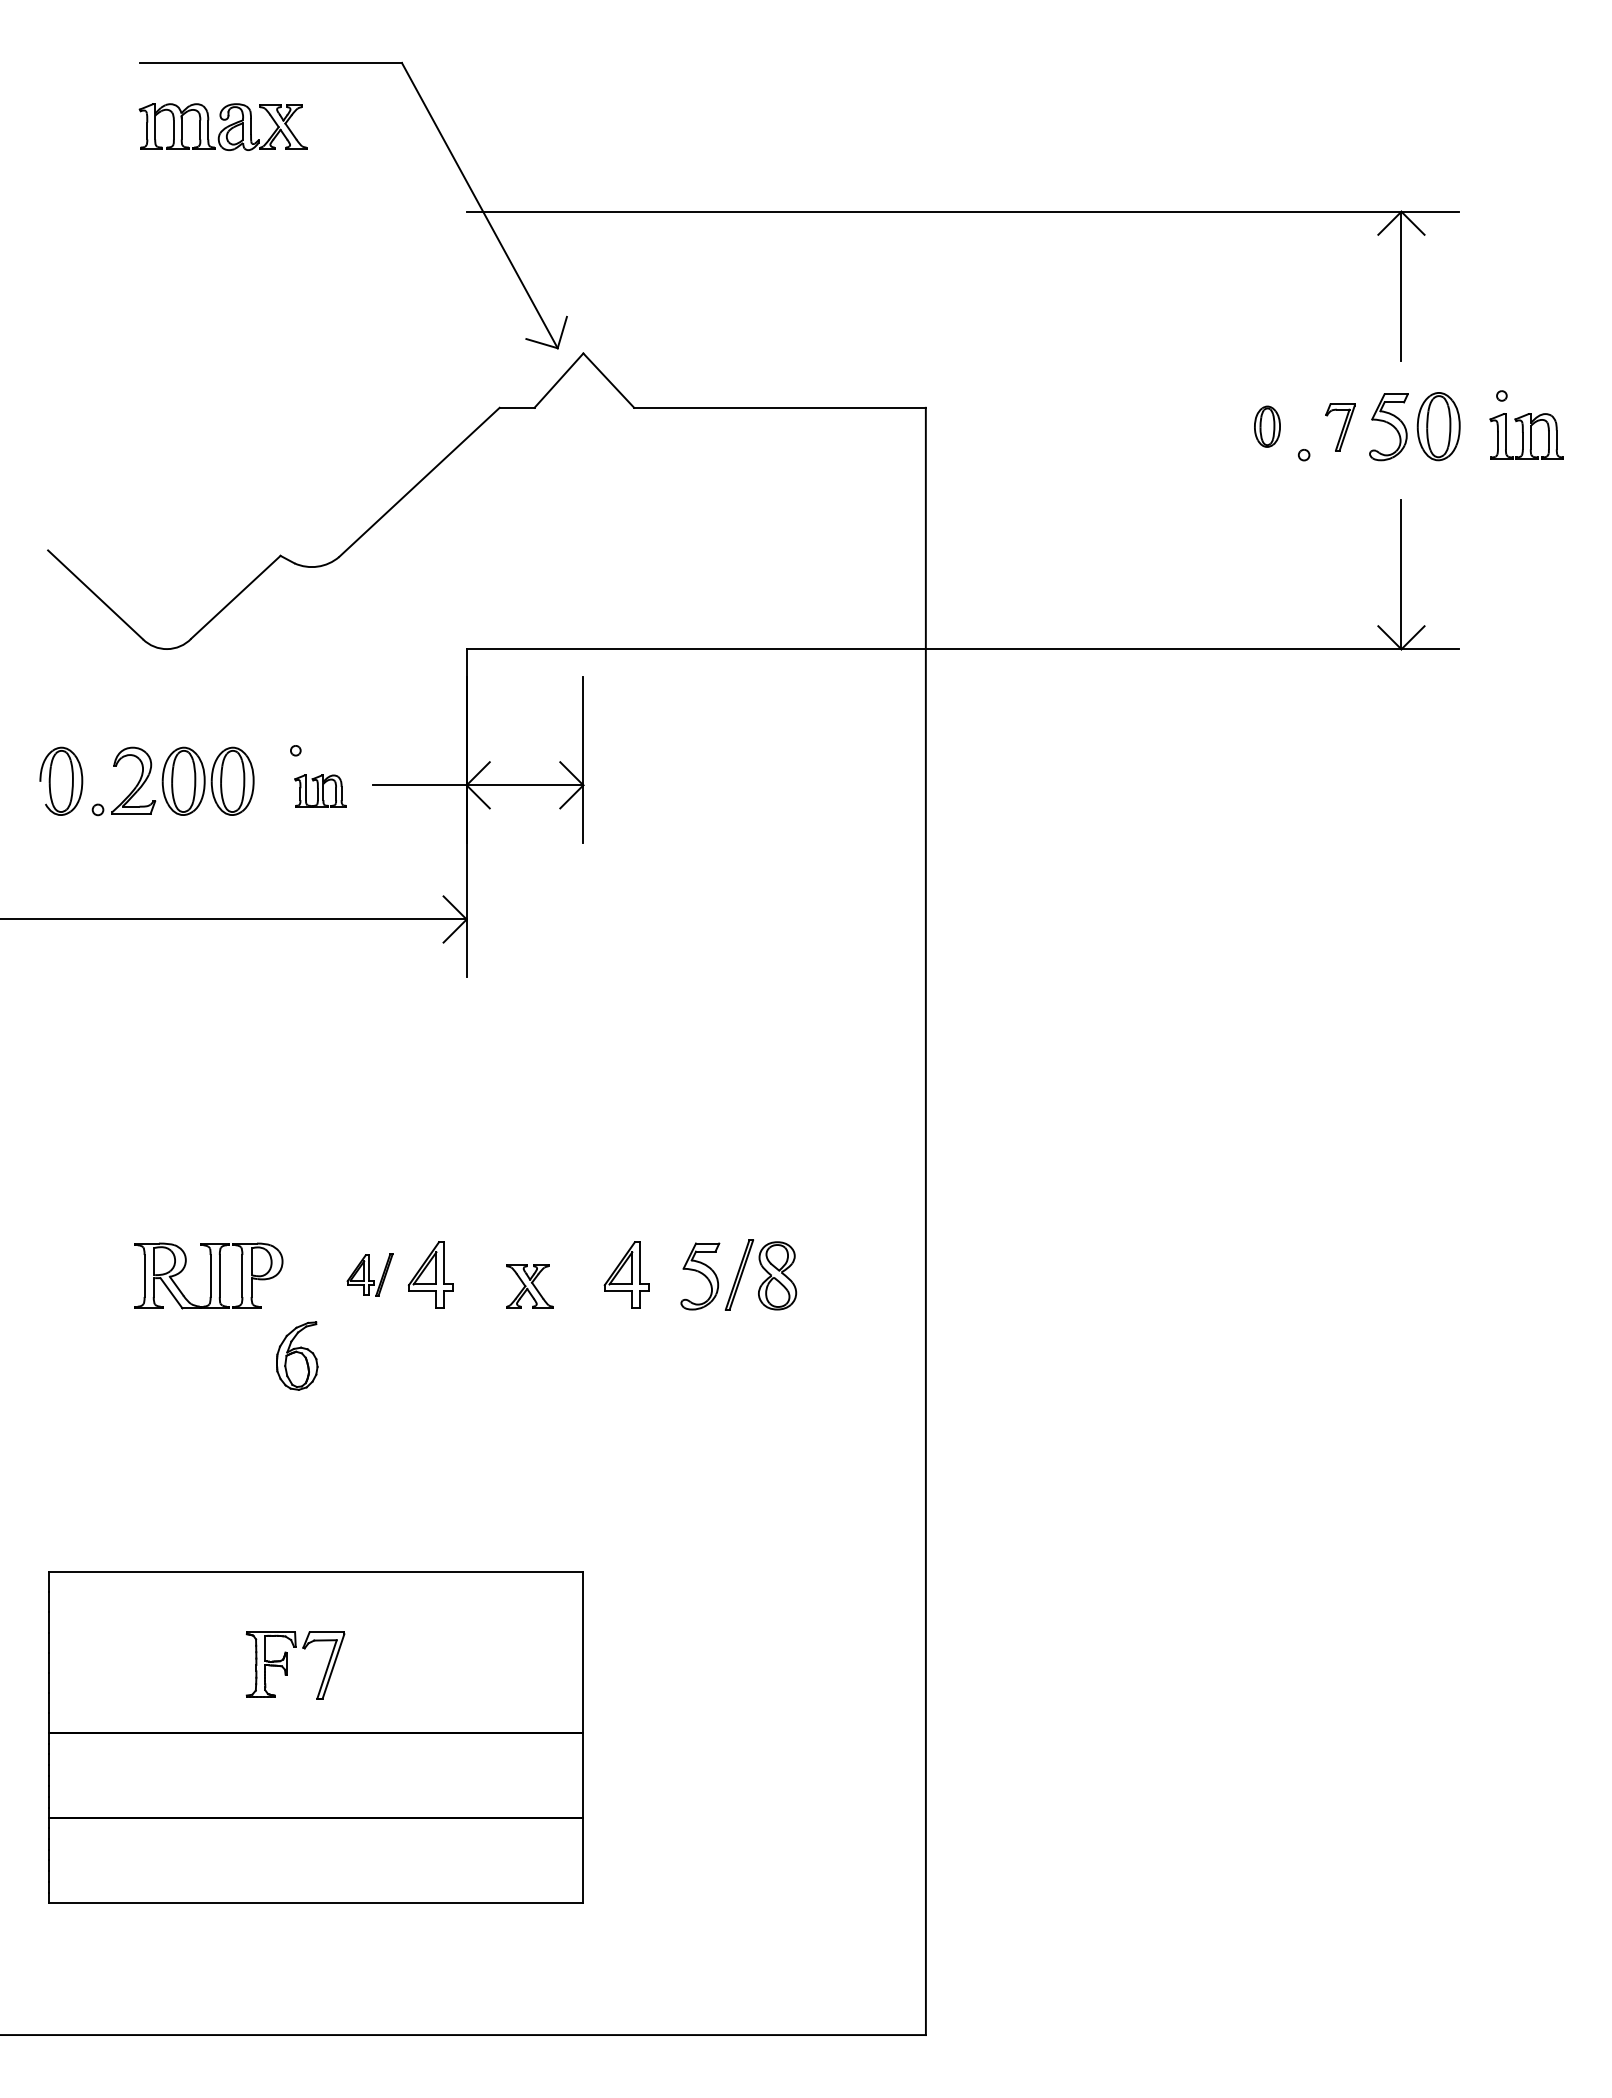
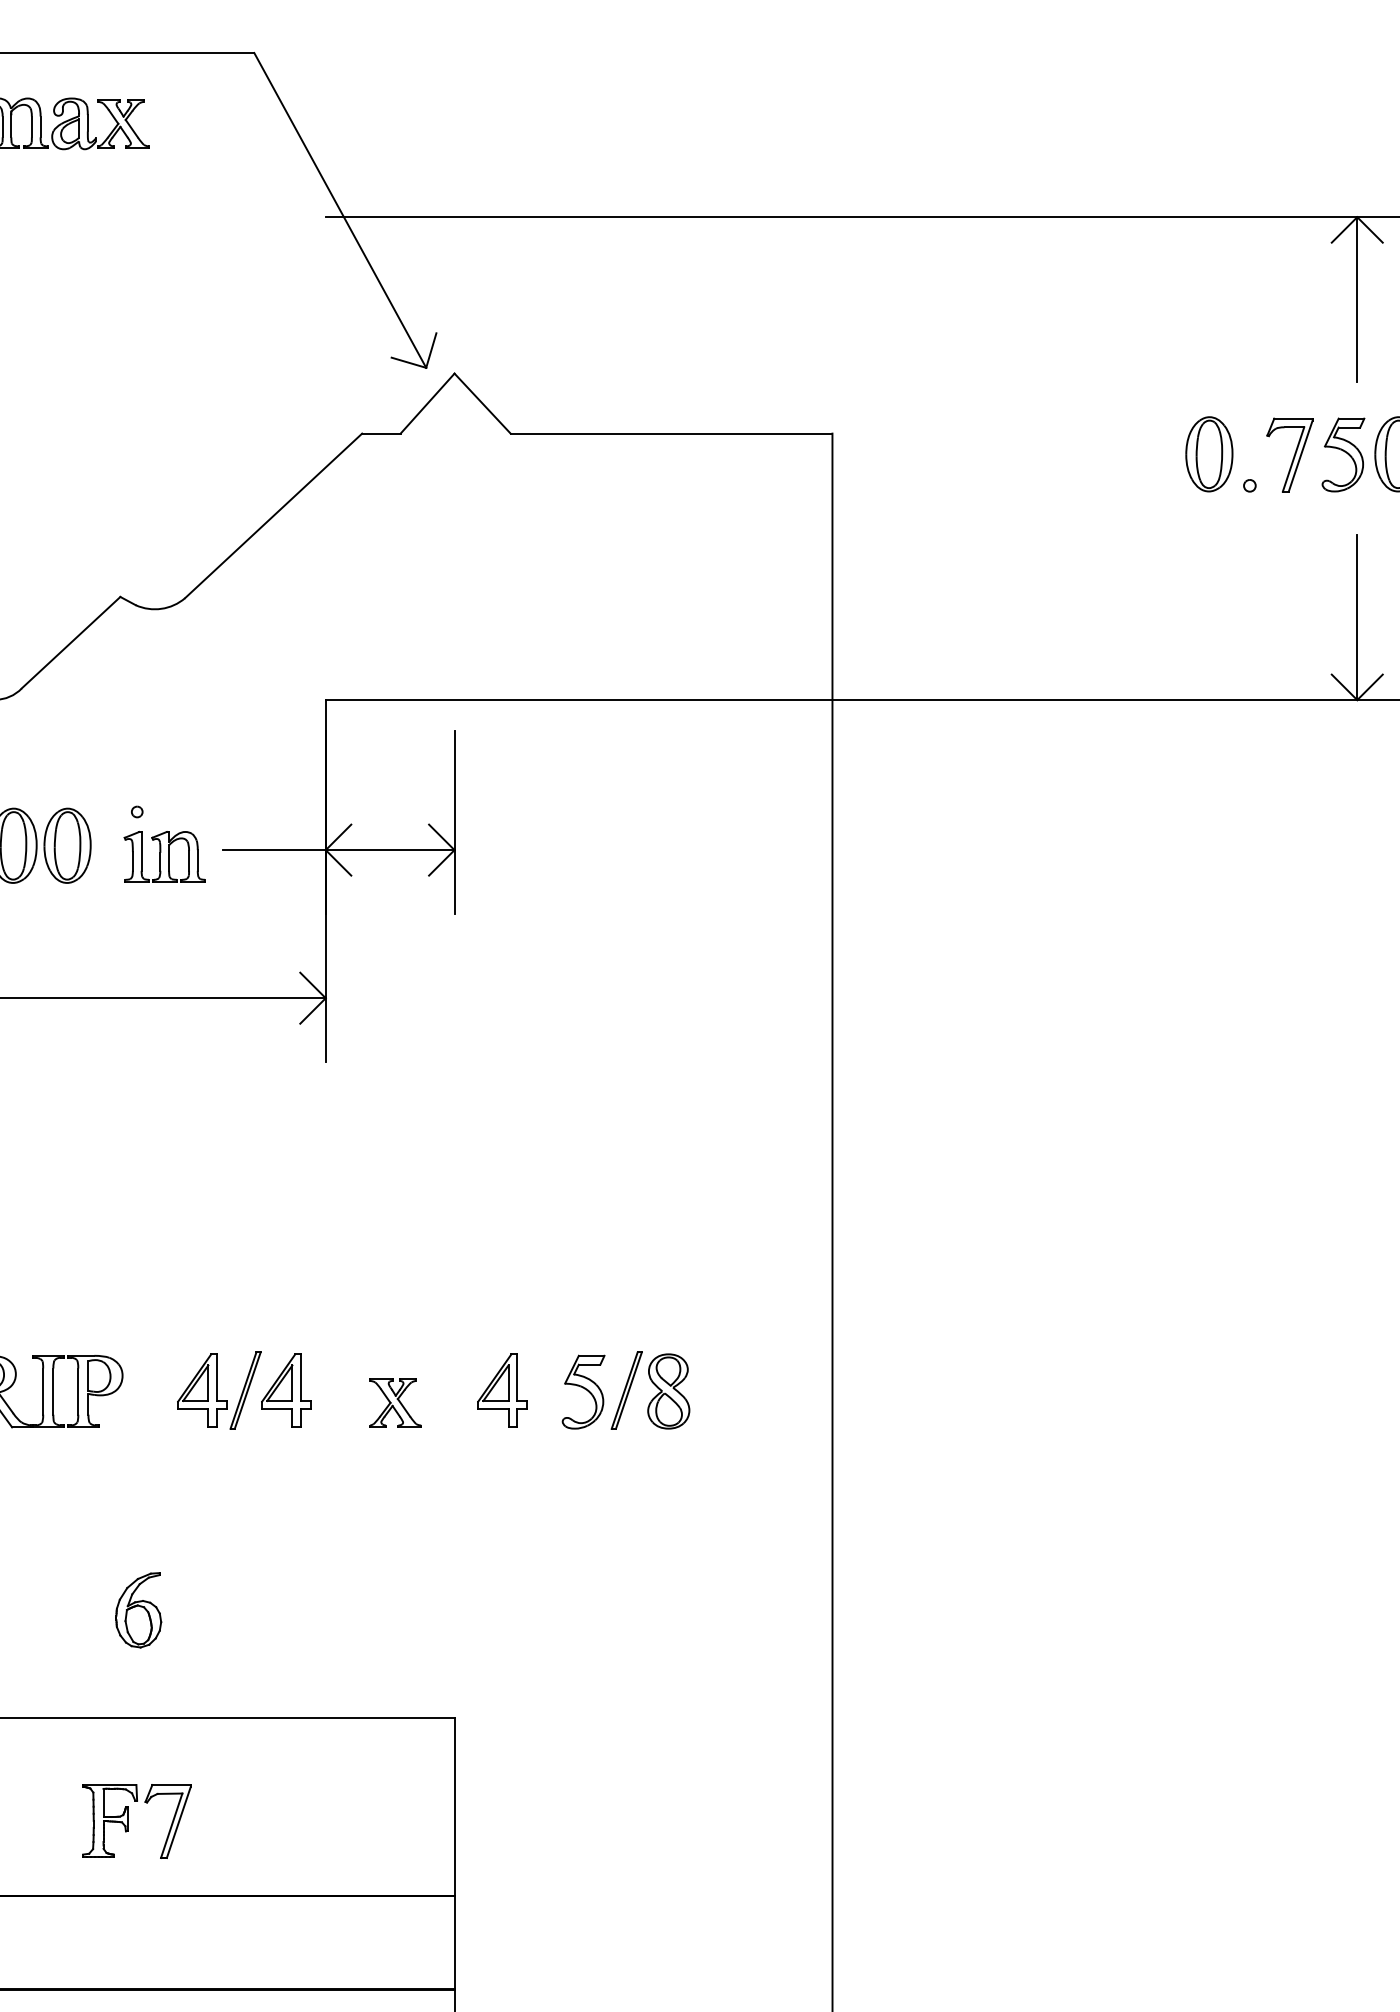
part: (1267, 426) -> (1209, 454), size x1.67
part: (1340, 427) -> (1290, 455), size x1.43
part: (320, 790) -> (164, 855), size x1.43
part: (369, 1274) -> (218, 1389), size x1.67
part: (297, 1355) -> (139, 1609), moved

